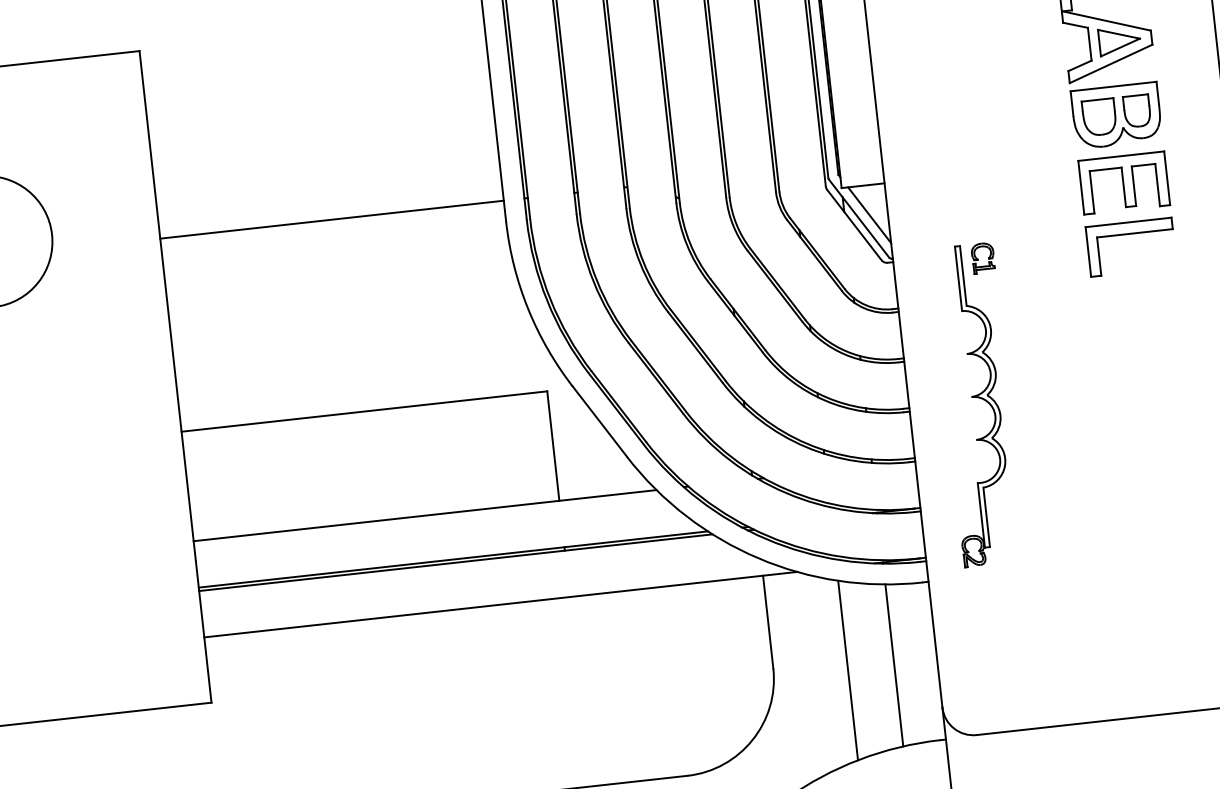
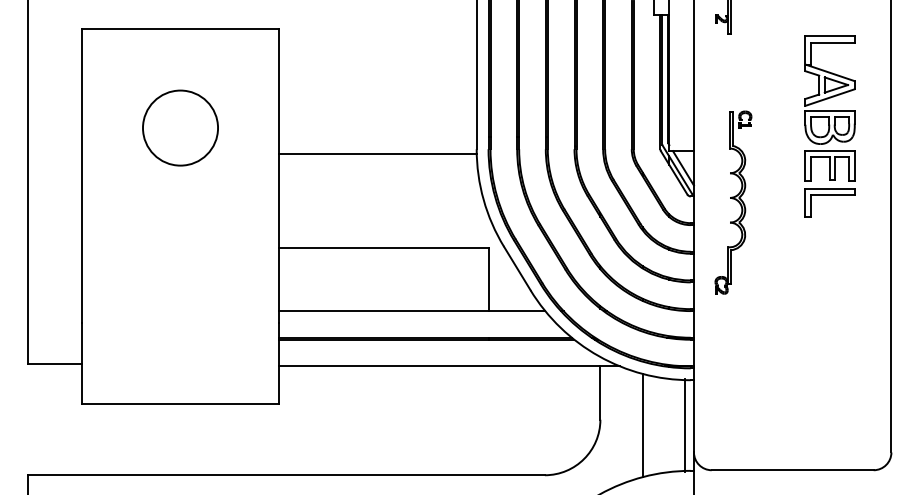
line: (331, 220) -> (377, 154), moved
part: (978, 404) -> (733, 202), moved
line: (894, 665) -> (685, 425), moved

